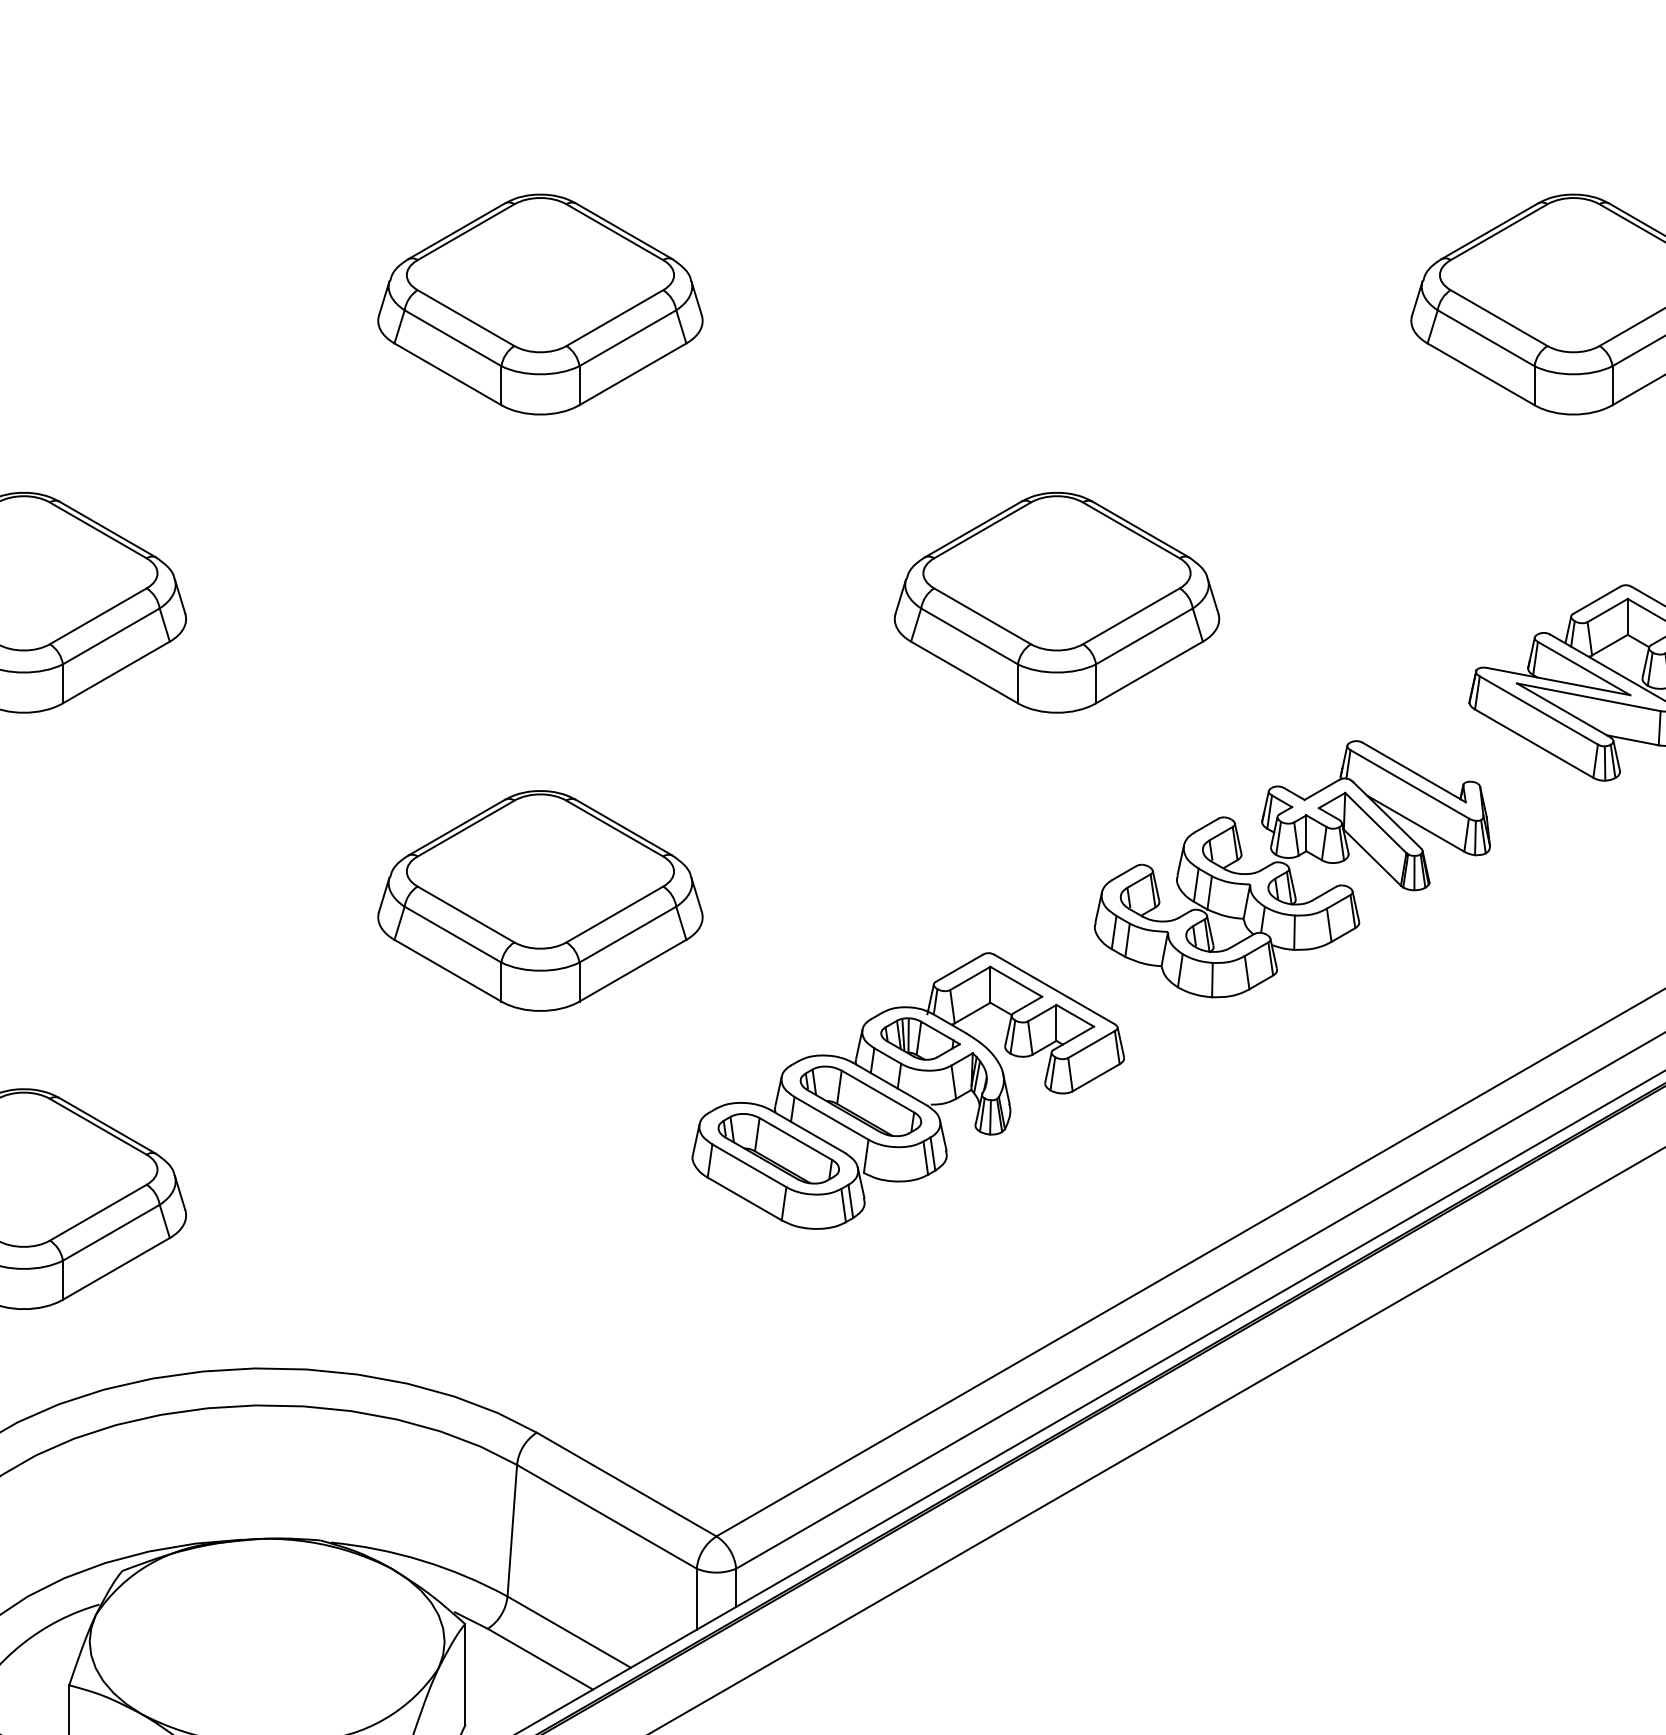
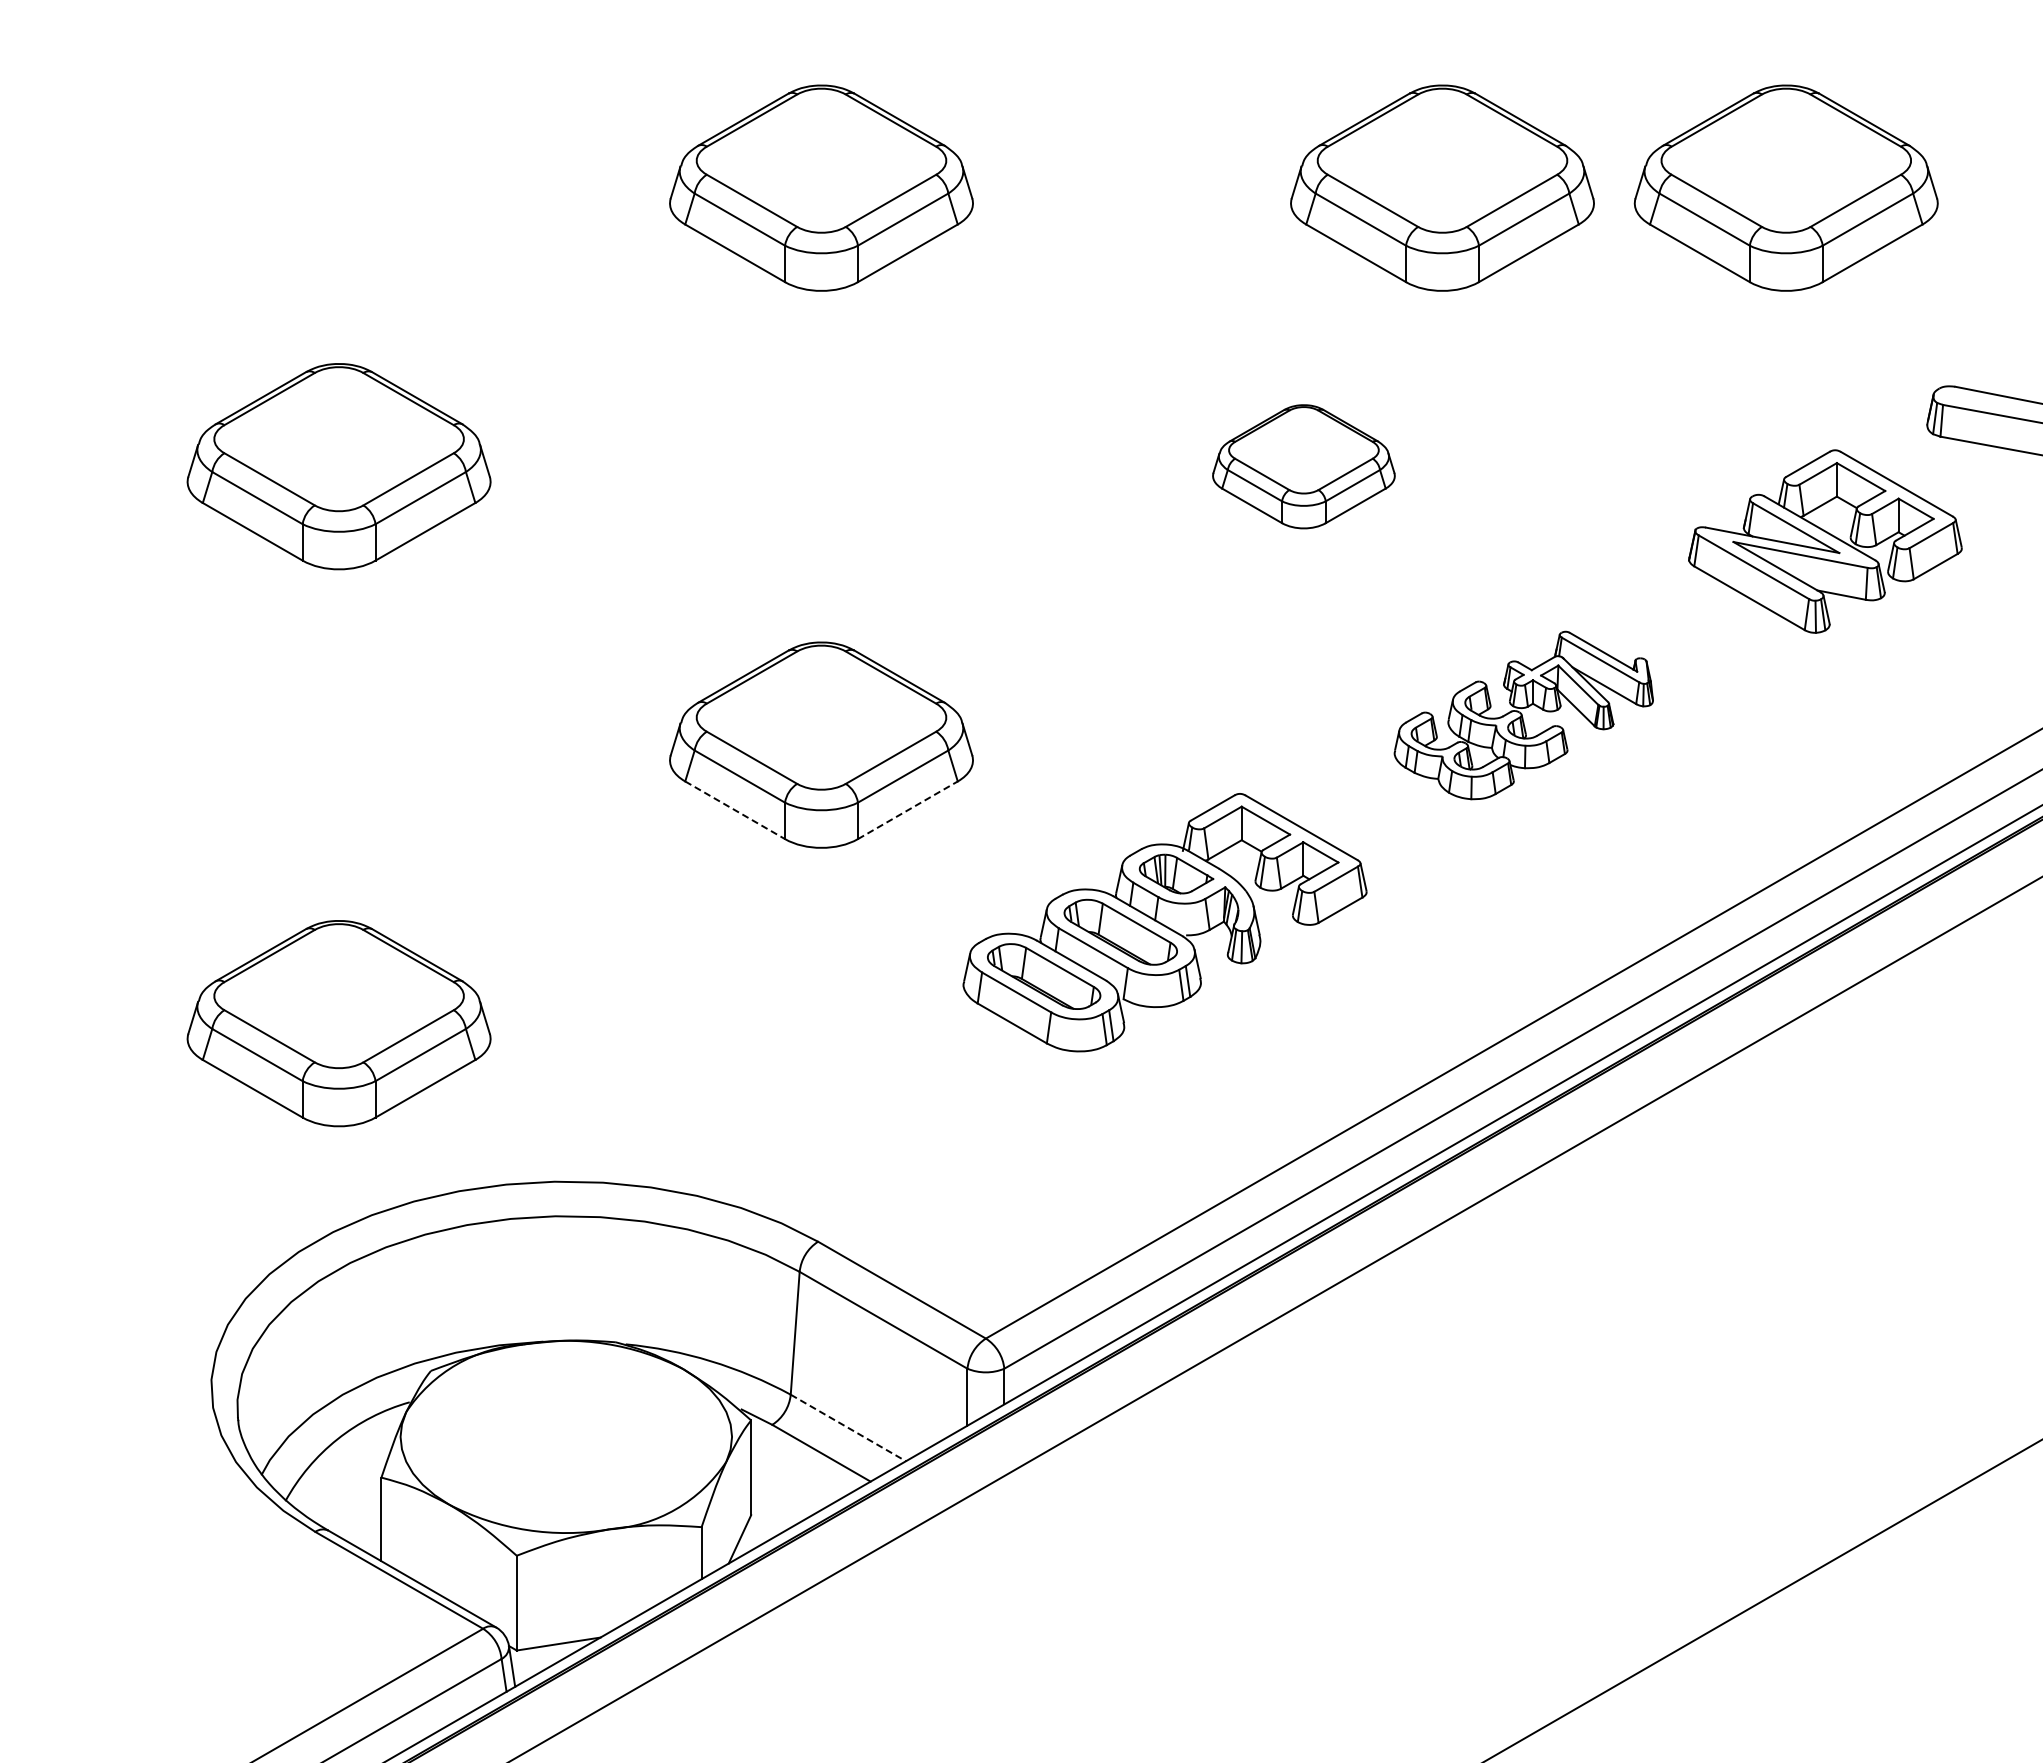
part: (1205, 303) -> (1442, 187), added
part: (1056, 602) -> (1303, 466), size x0.6
part: (1292, 869) -> (1523, 715), size x0.7
line: (448, 970) -> (735, 810), solid -> dashed
line: (632, 970) -> (907, 810), solid -> dashed
line: (569, 1631) -> (848, 1427), solid -> dashed

